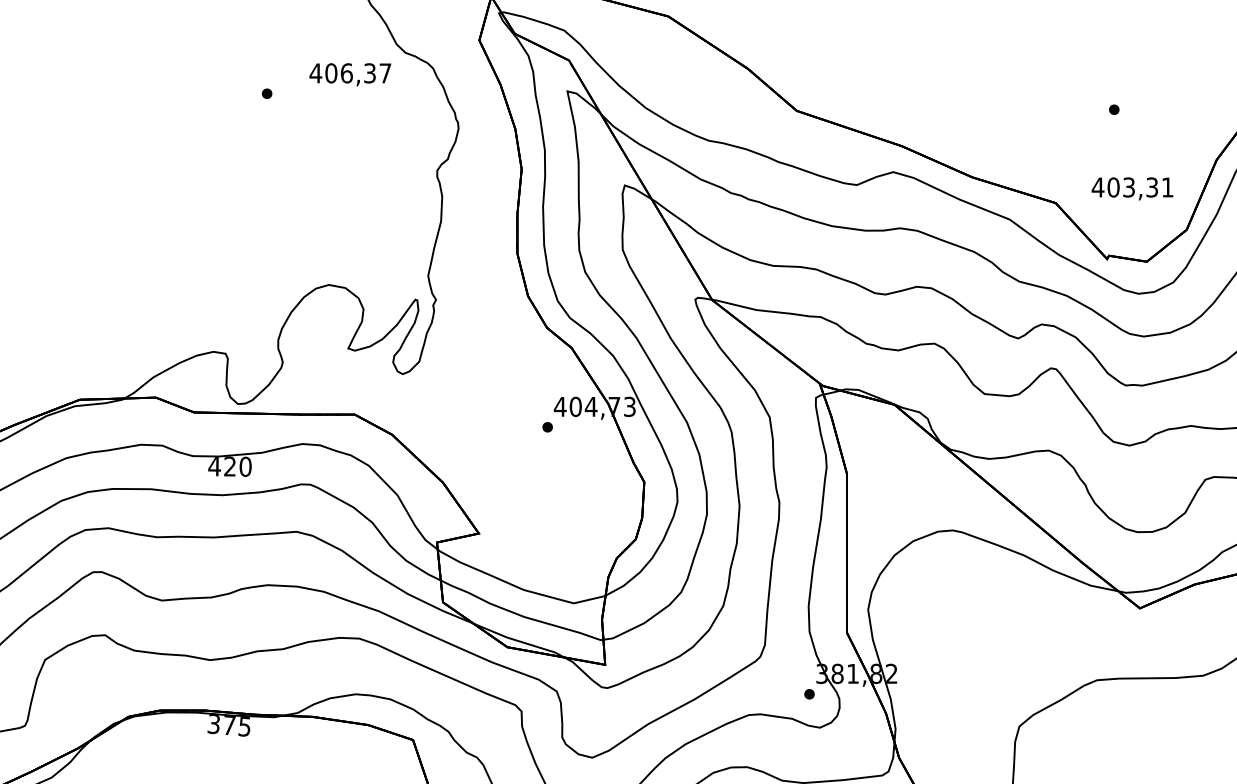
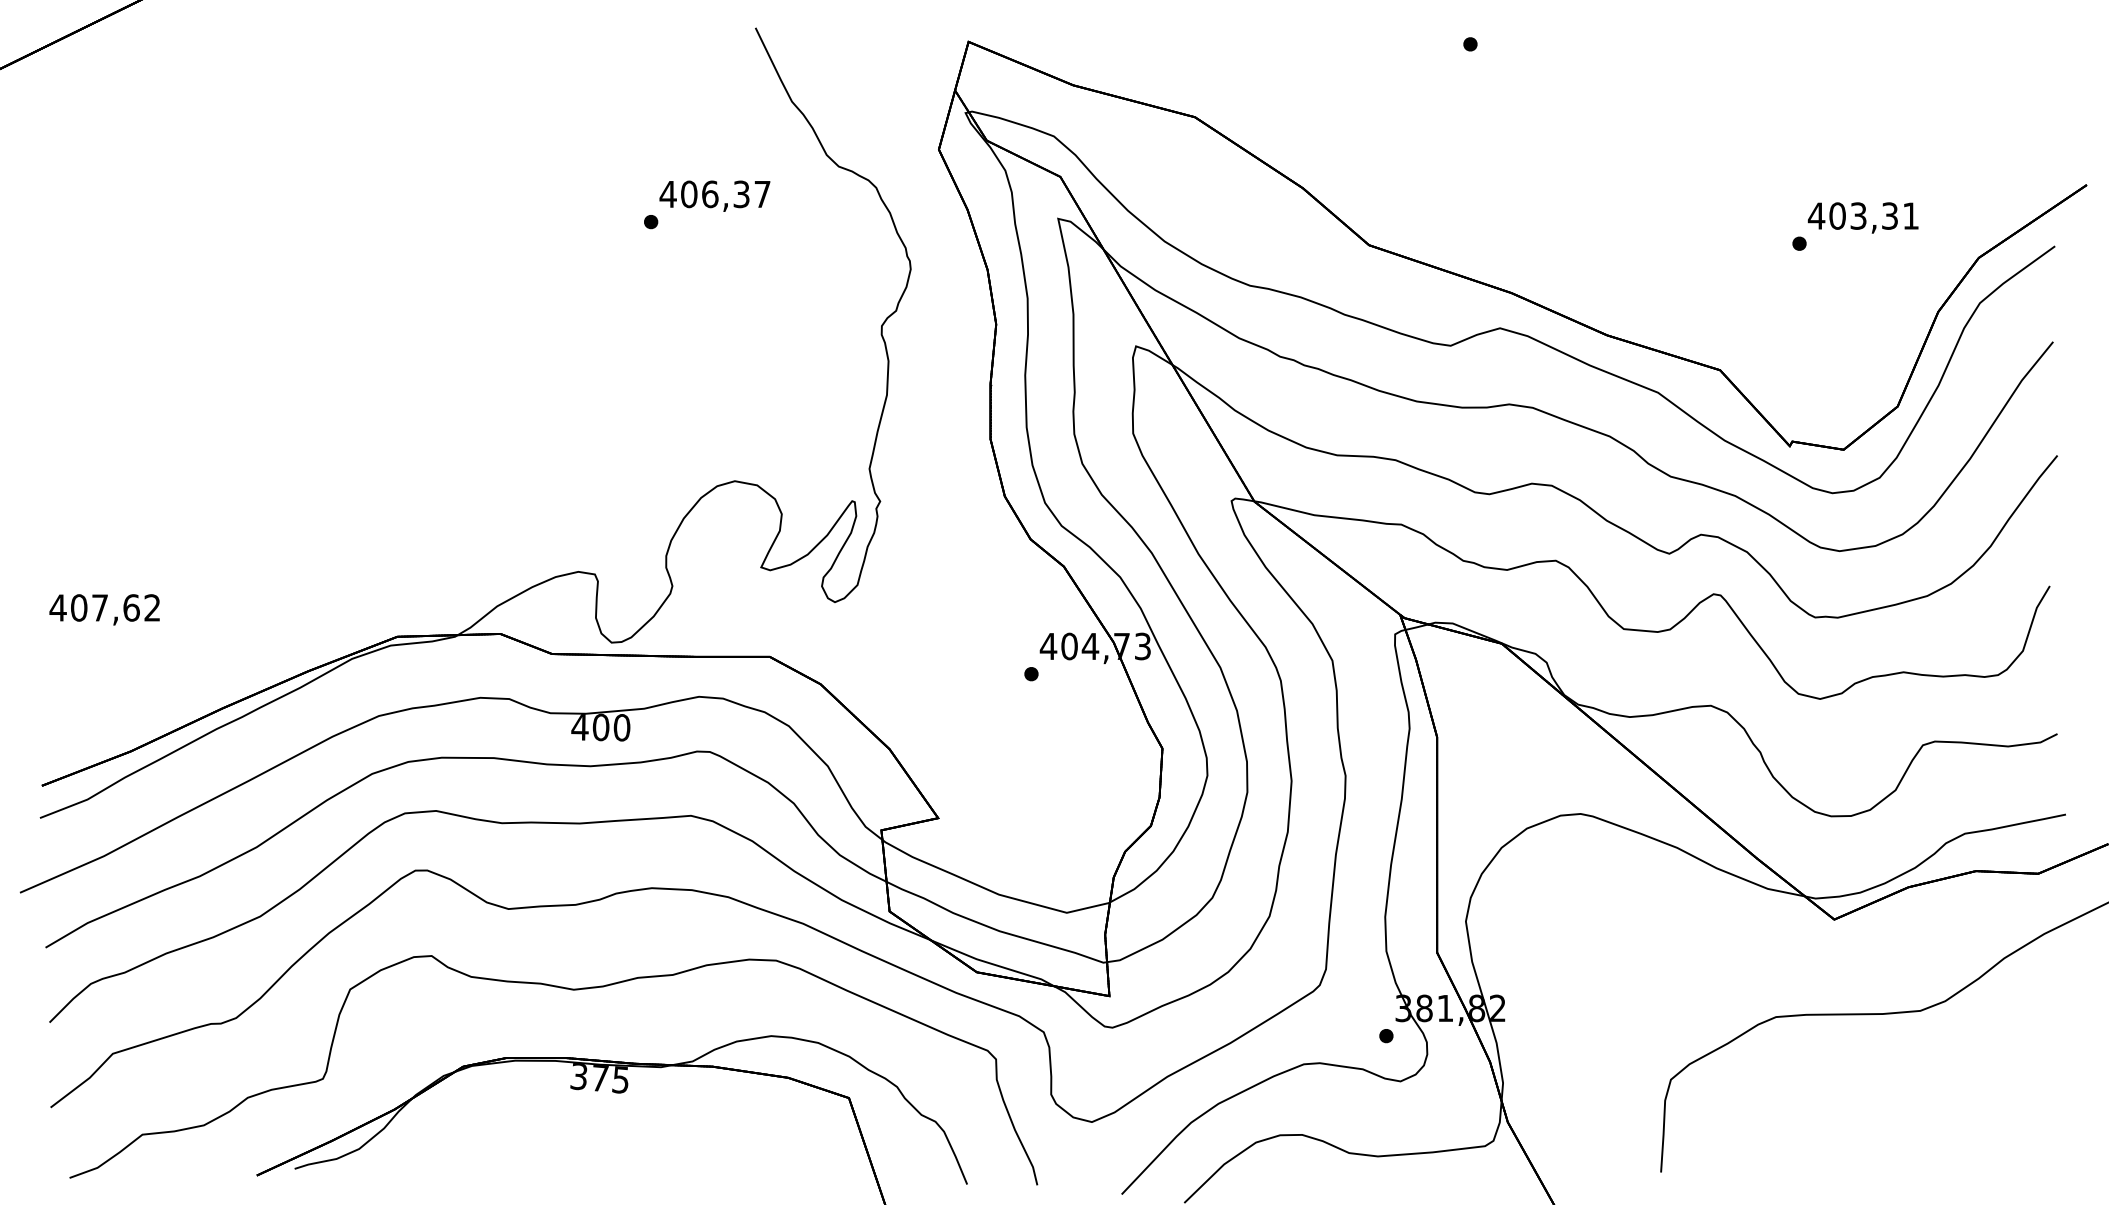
text: (350, 74) -> (714, 195), moved
text: (1131, 188) -> (1862, 217), moved
text: (229, 466) -> (600, 727), 420 -> 400

